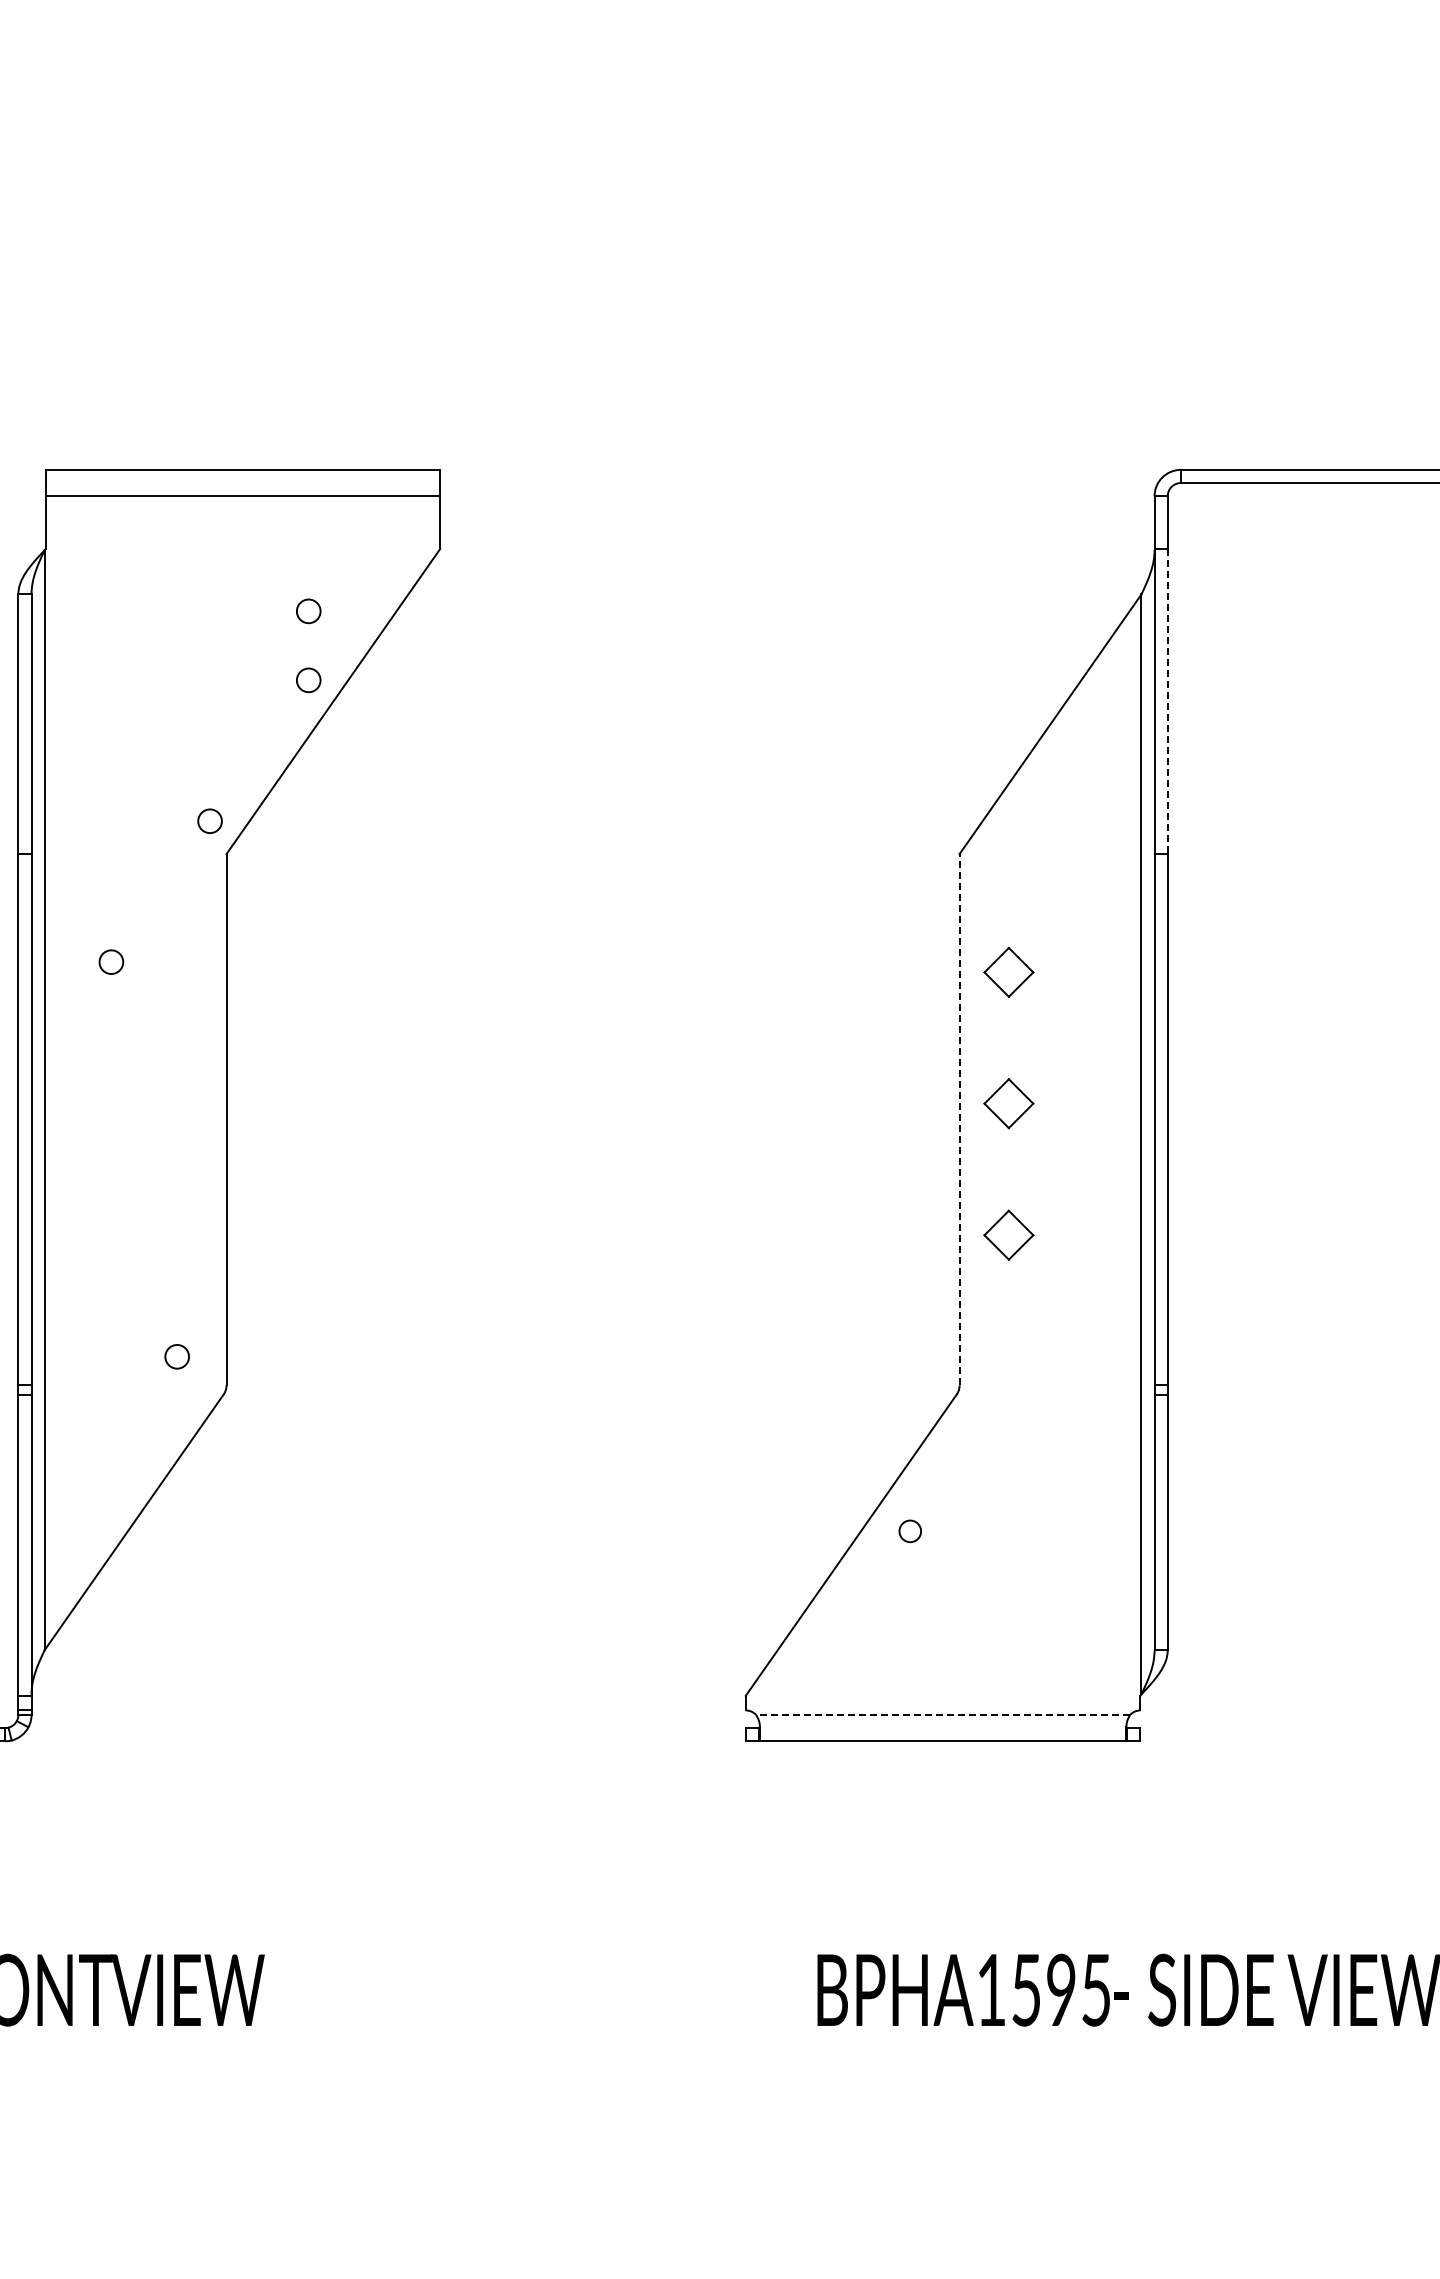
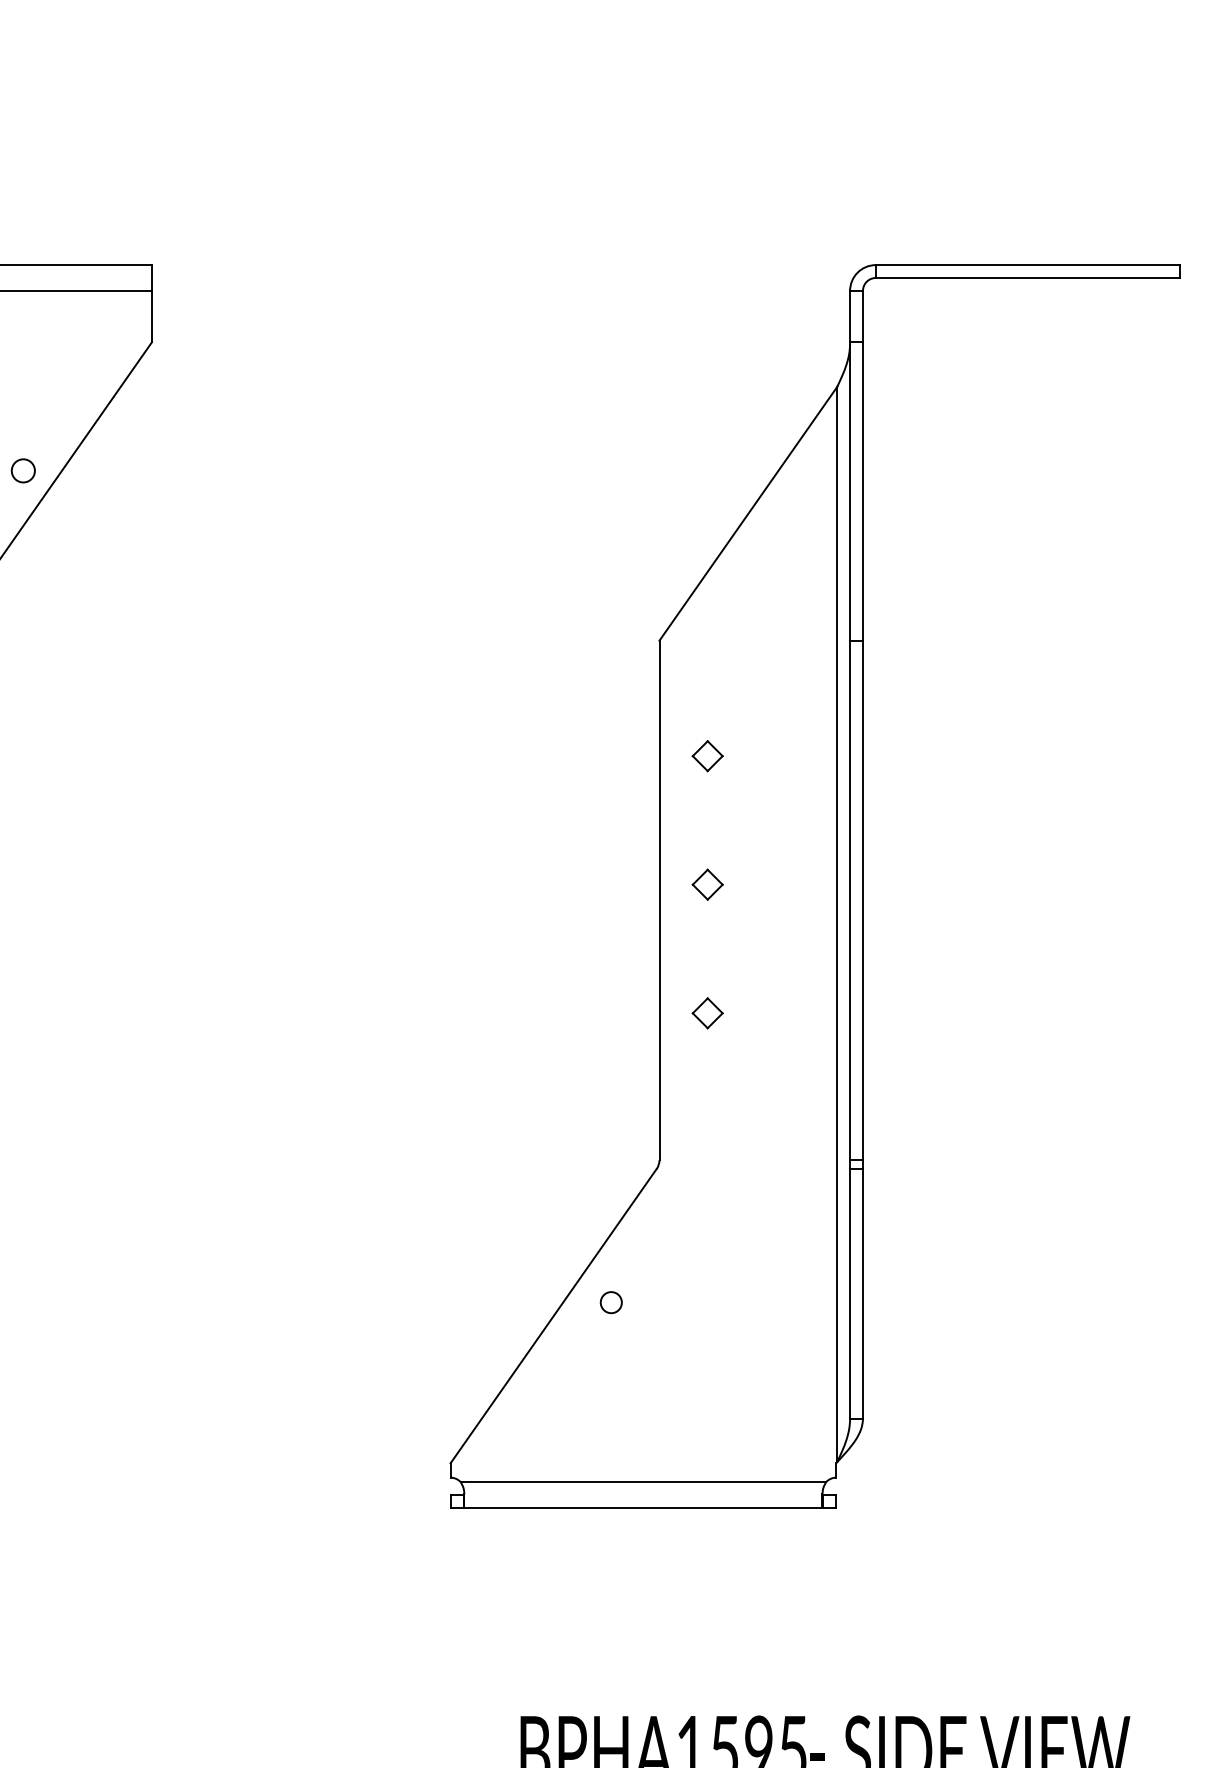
circle: (308, 611) -> (23, 403), removed
line: (1167, 701) -> (862, 491), dashed -> solid
part: (1008, 971) -> (707, 755), size x0.62
part: (1008, 1103) -> (707, 884), size x0.62
line: (959, 1119) -> (659, 900), dashed -> solid
part: (1008, 1235) -> (707, 1013), size x0.62
line: (943, 1714) -> (643, 1481), dashed -> solid

